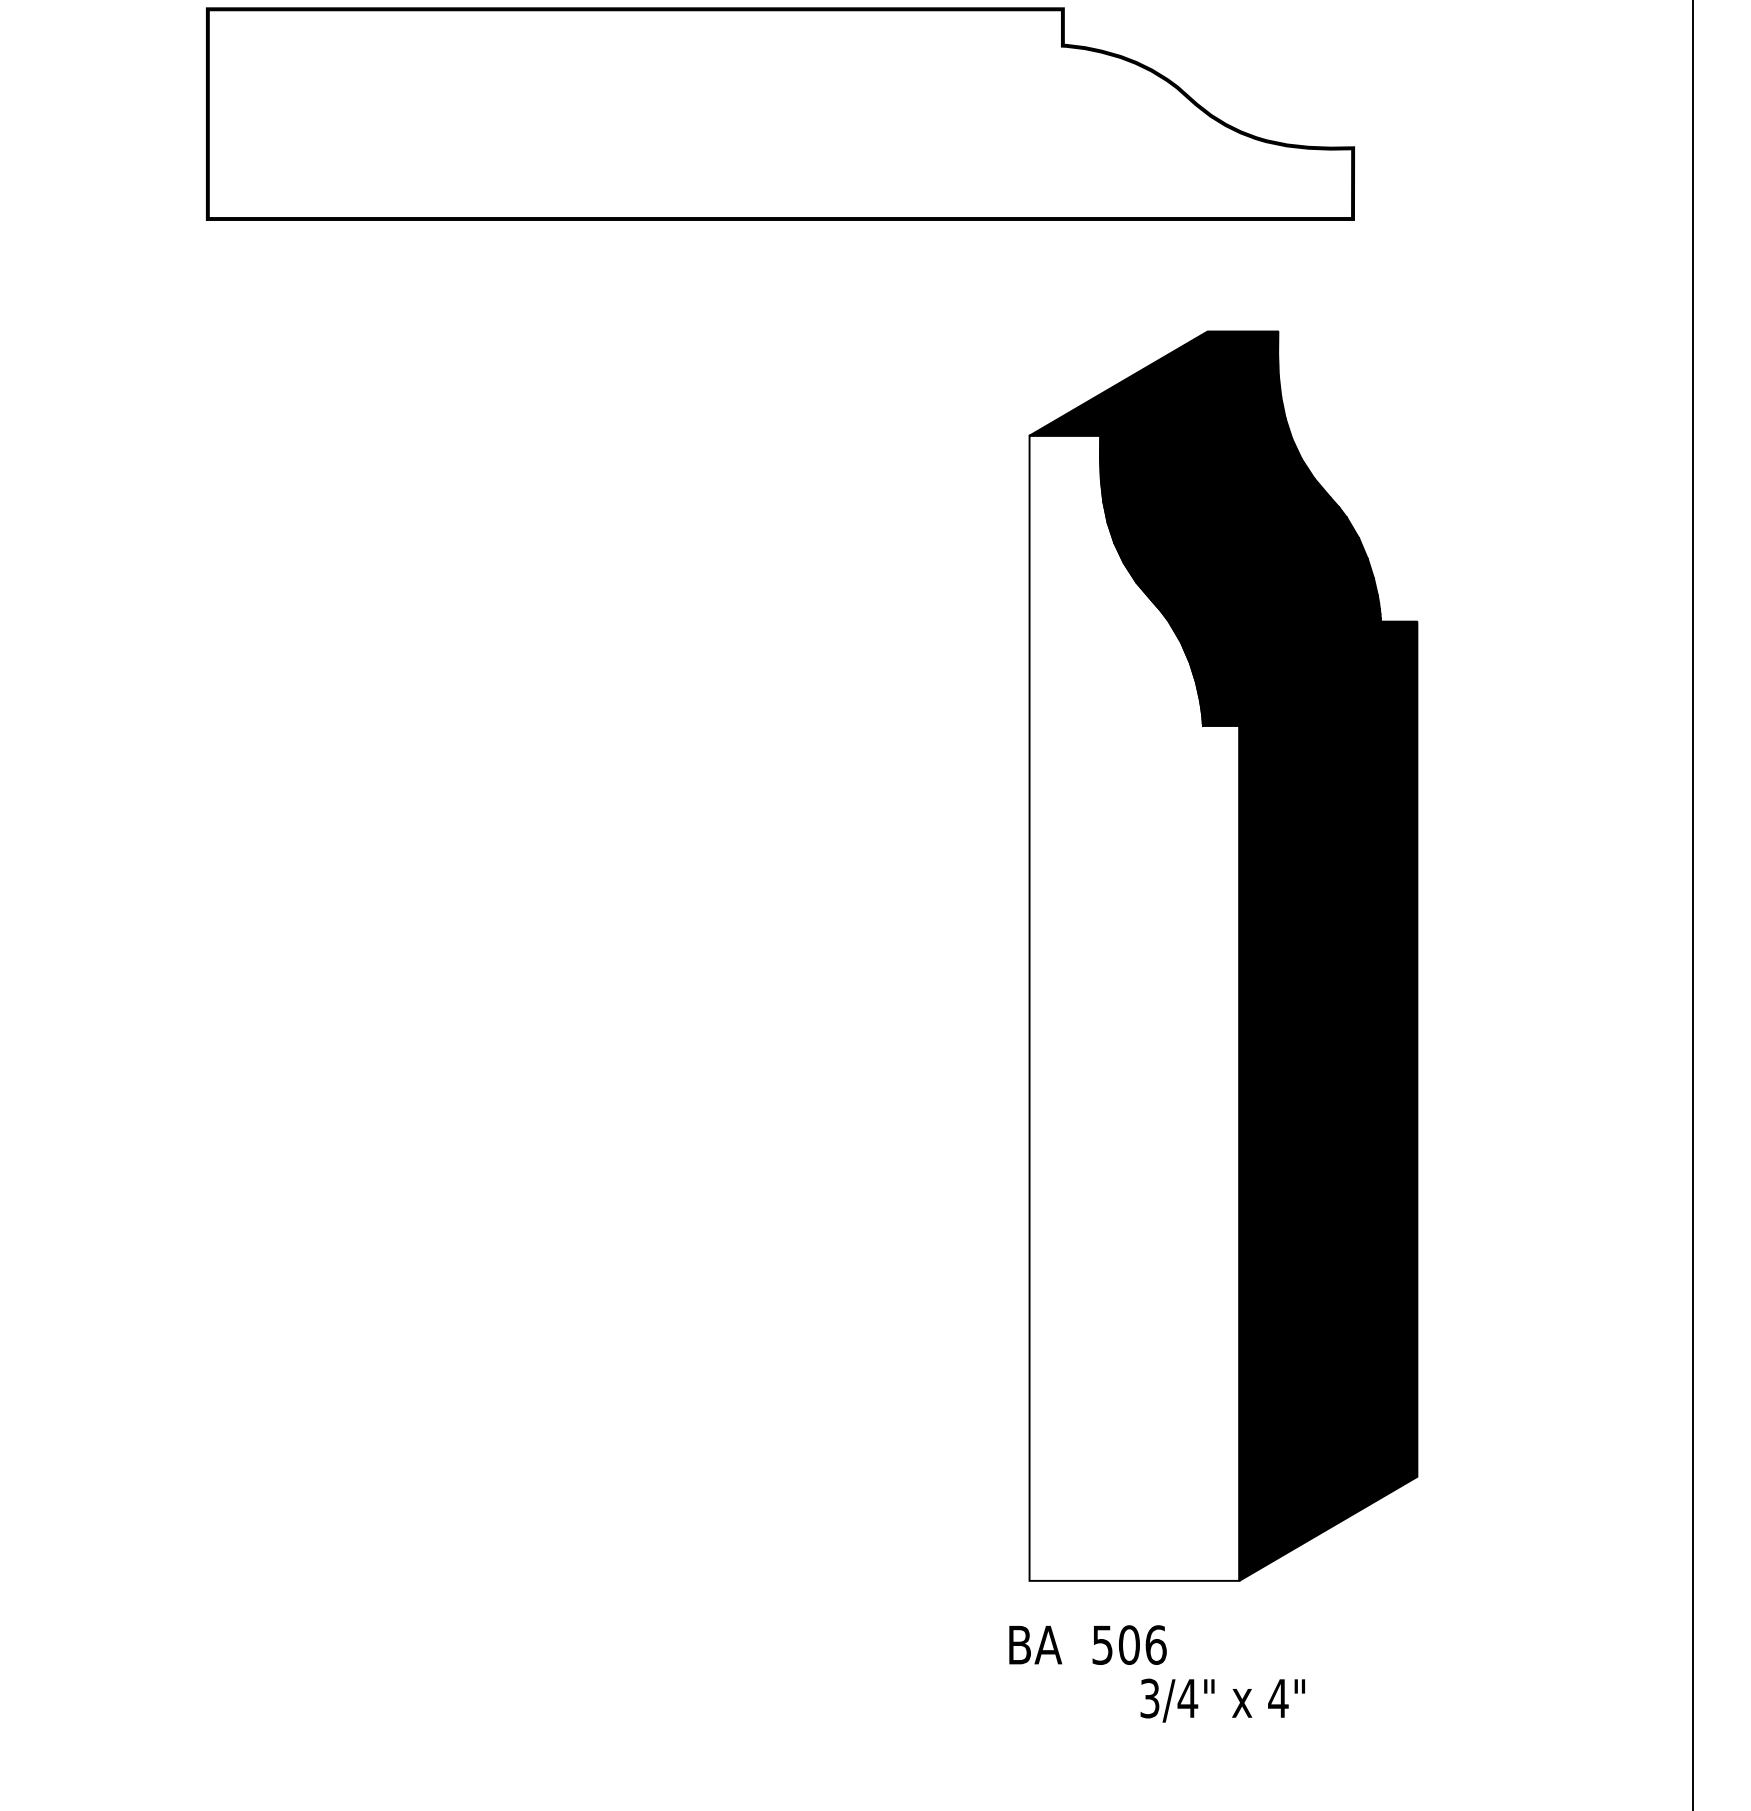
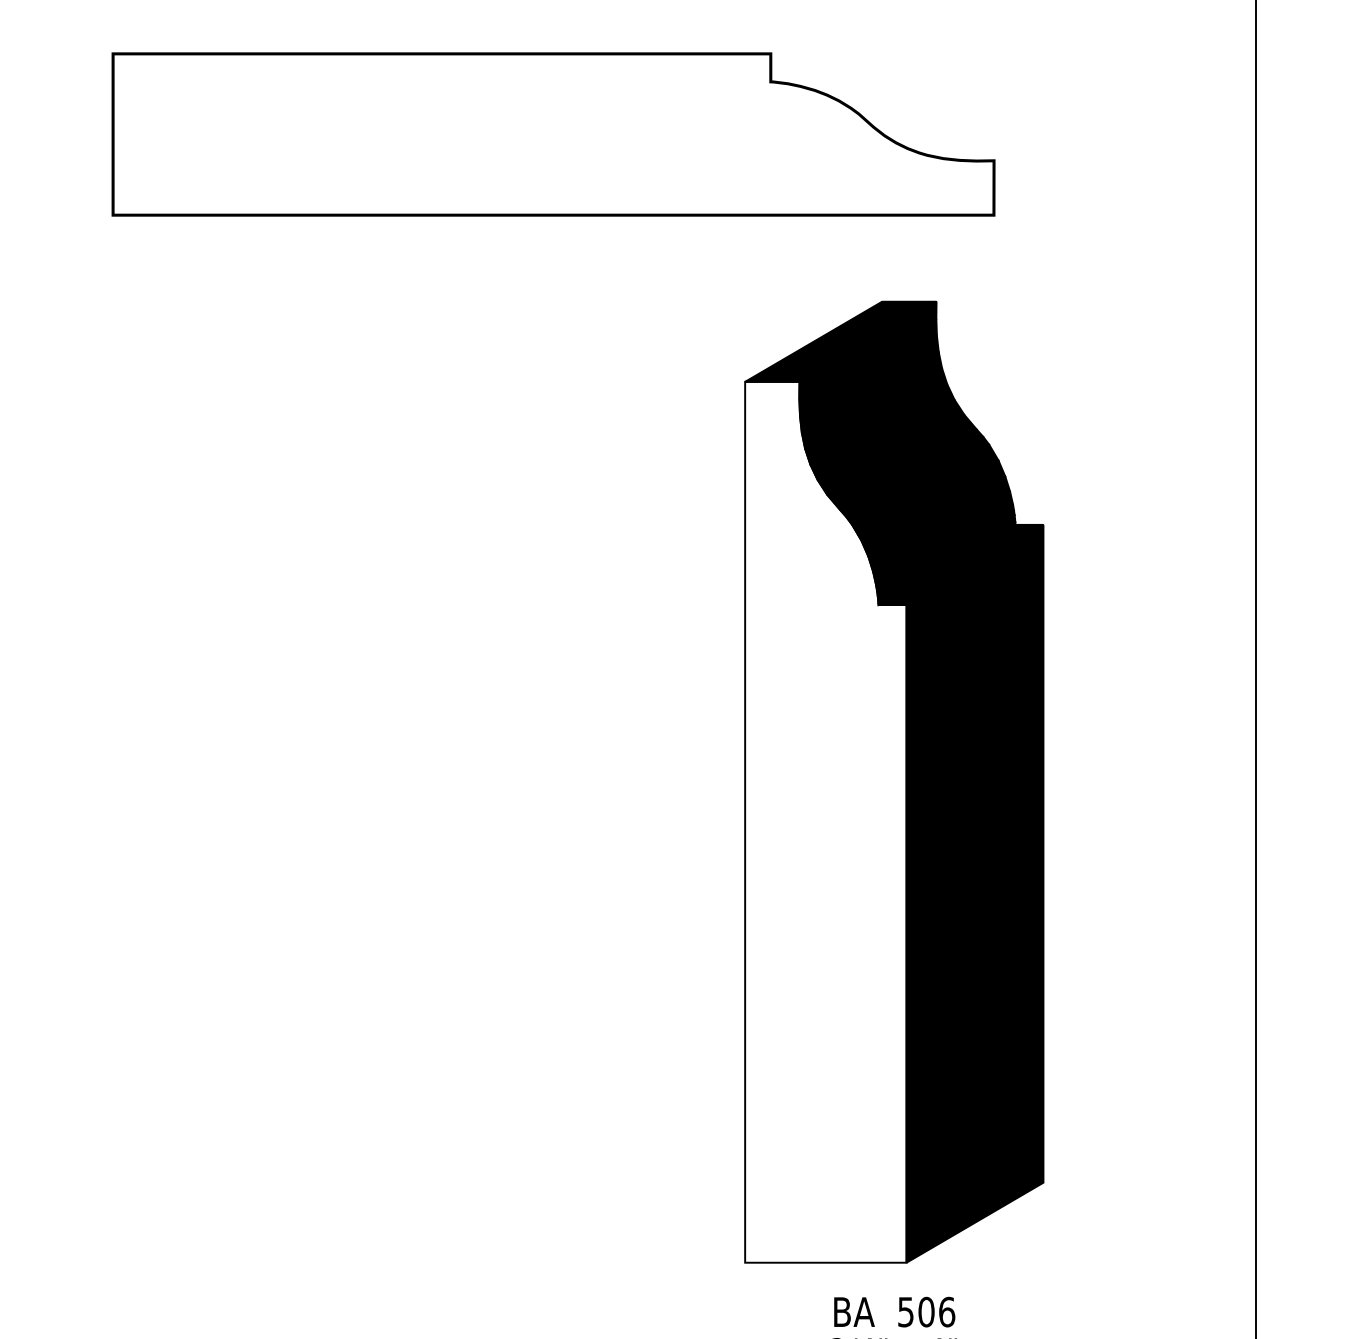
text: (1087, 1644) -> (894, 1311), moved

